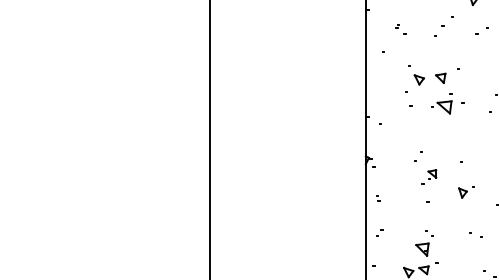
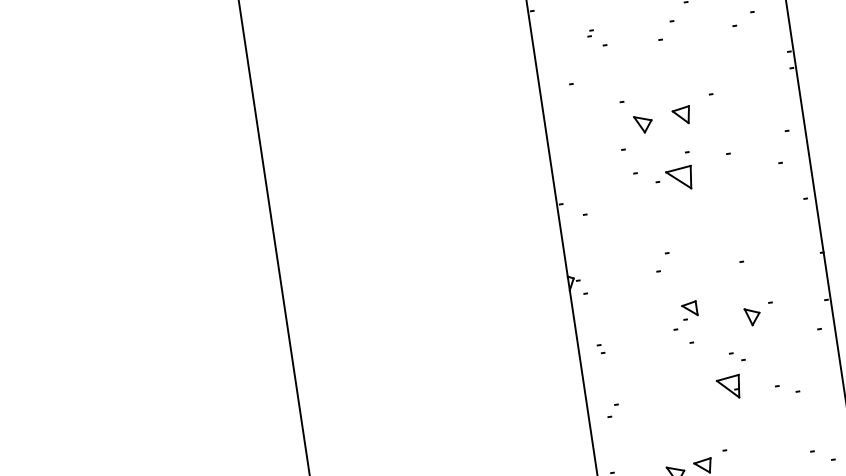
part: (441, 103) -> (673, 172), moved
part: (429, 176) -> (685, 314), moved
part: (424, 243) -> (731, 375), moved

